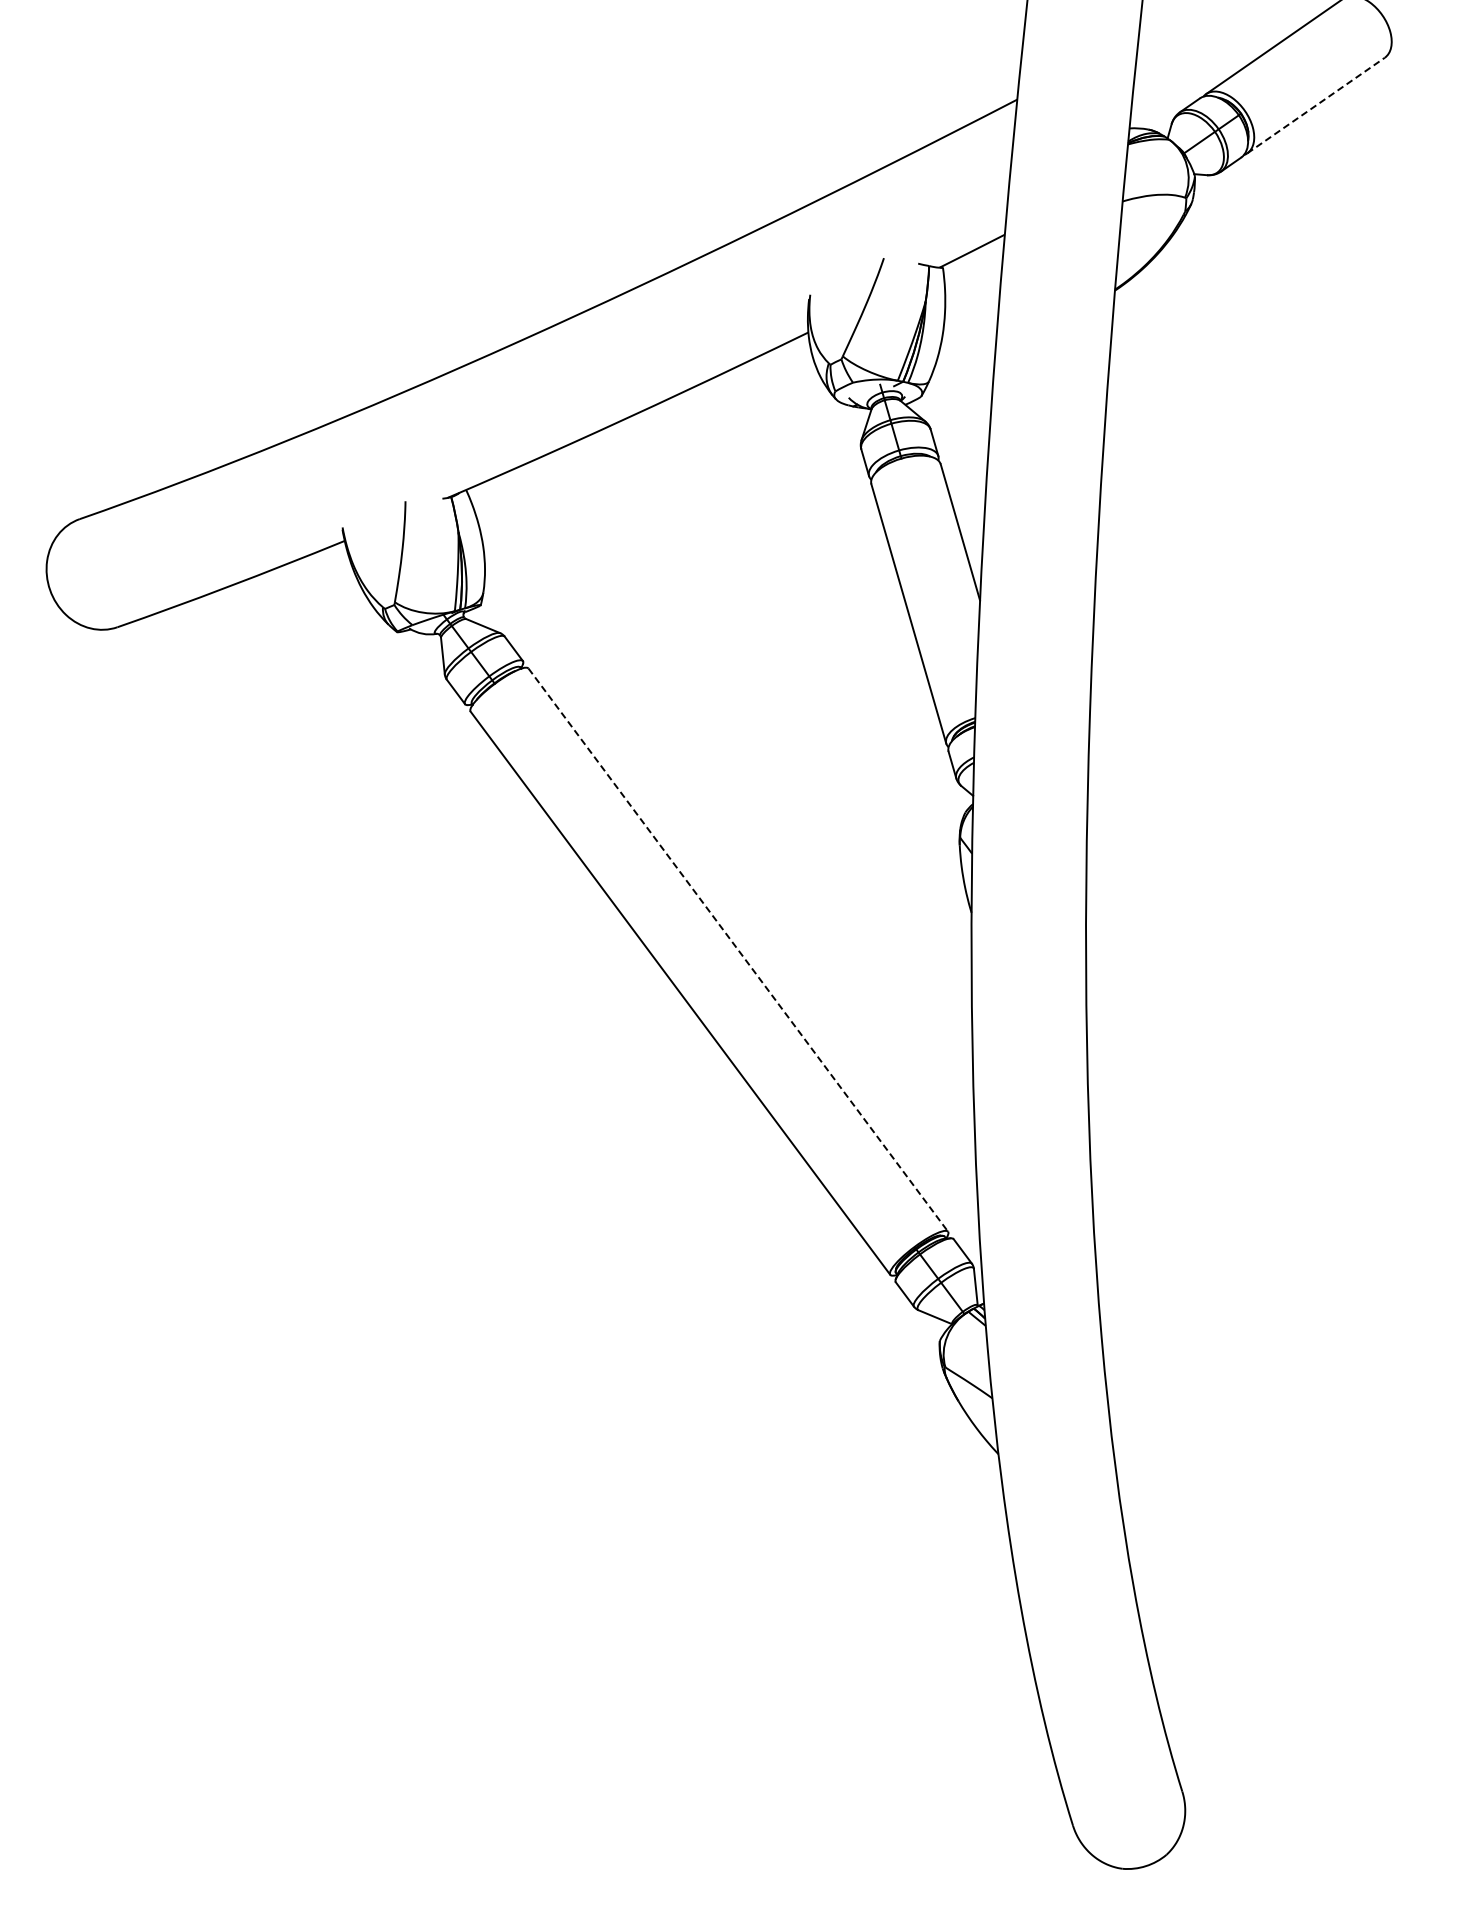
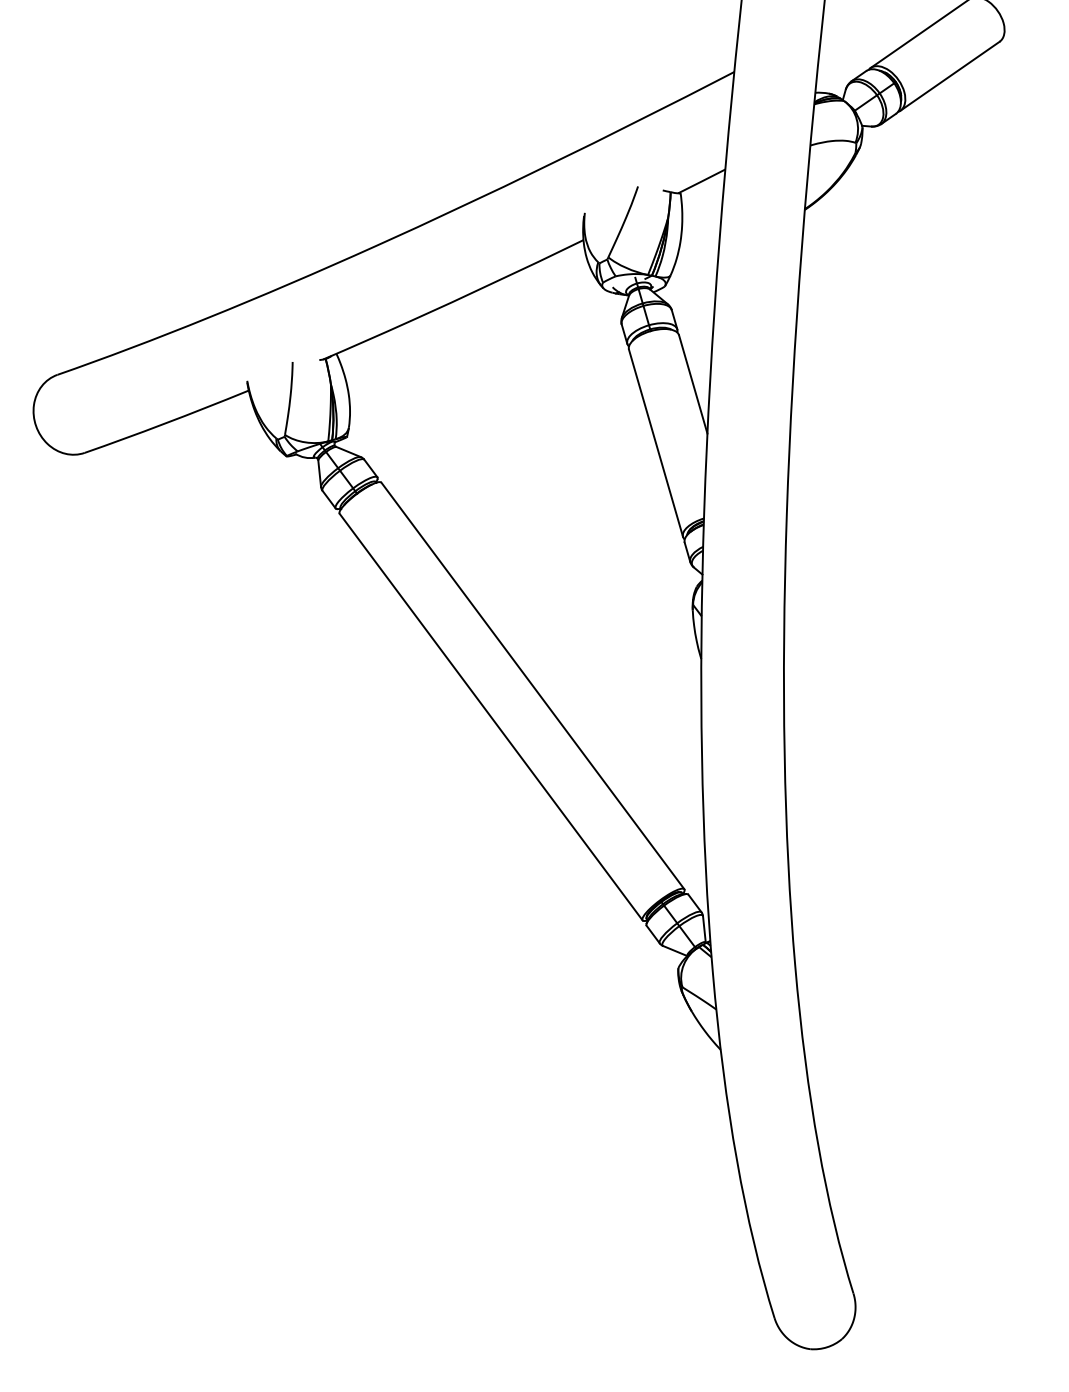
line: (1316, 105) -> (950, 76), dashed -> solid
line: (738, 950) -> (533, 686), dashed -> solid

